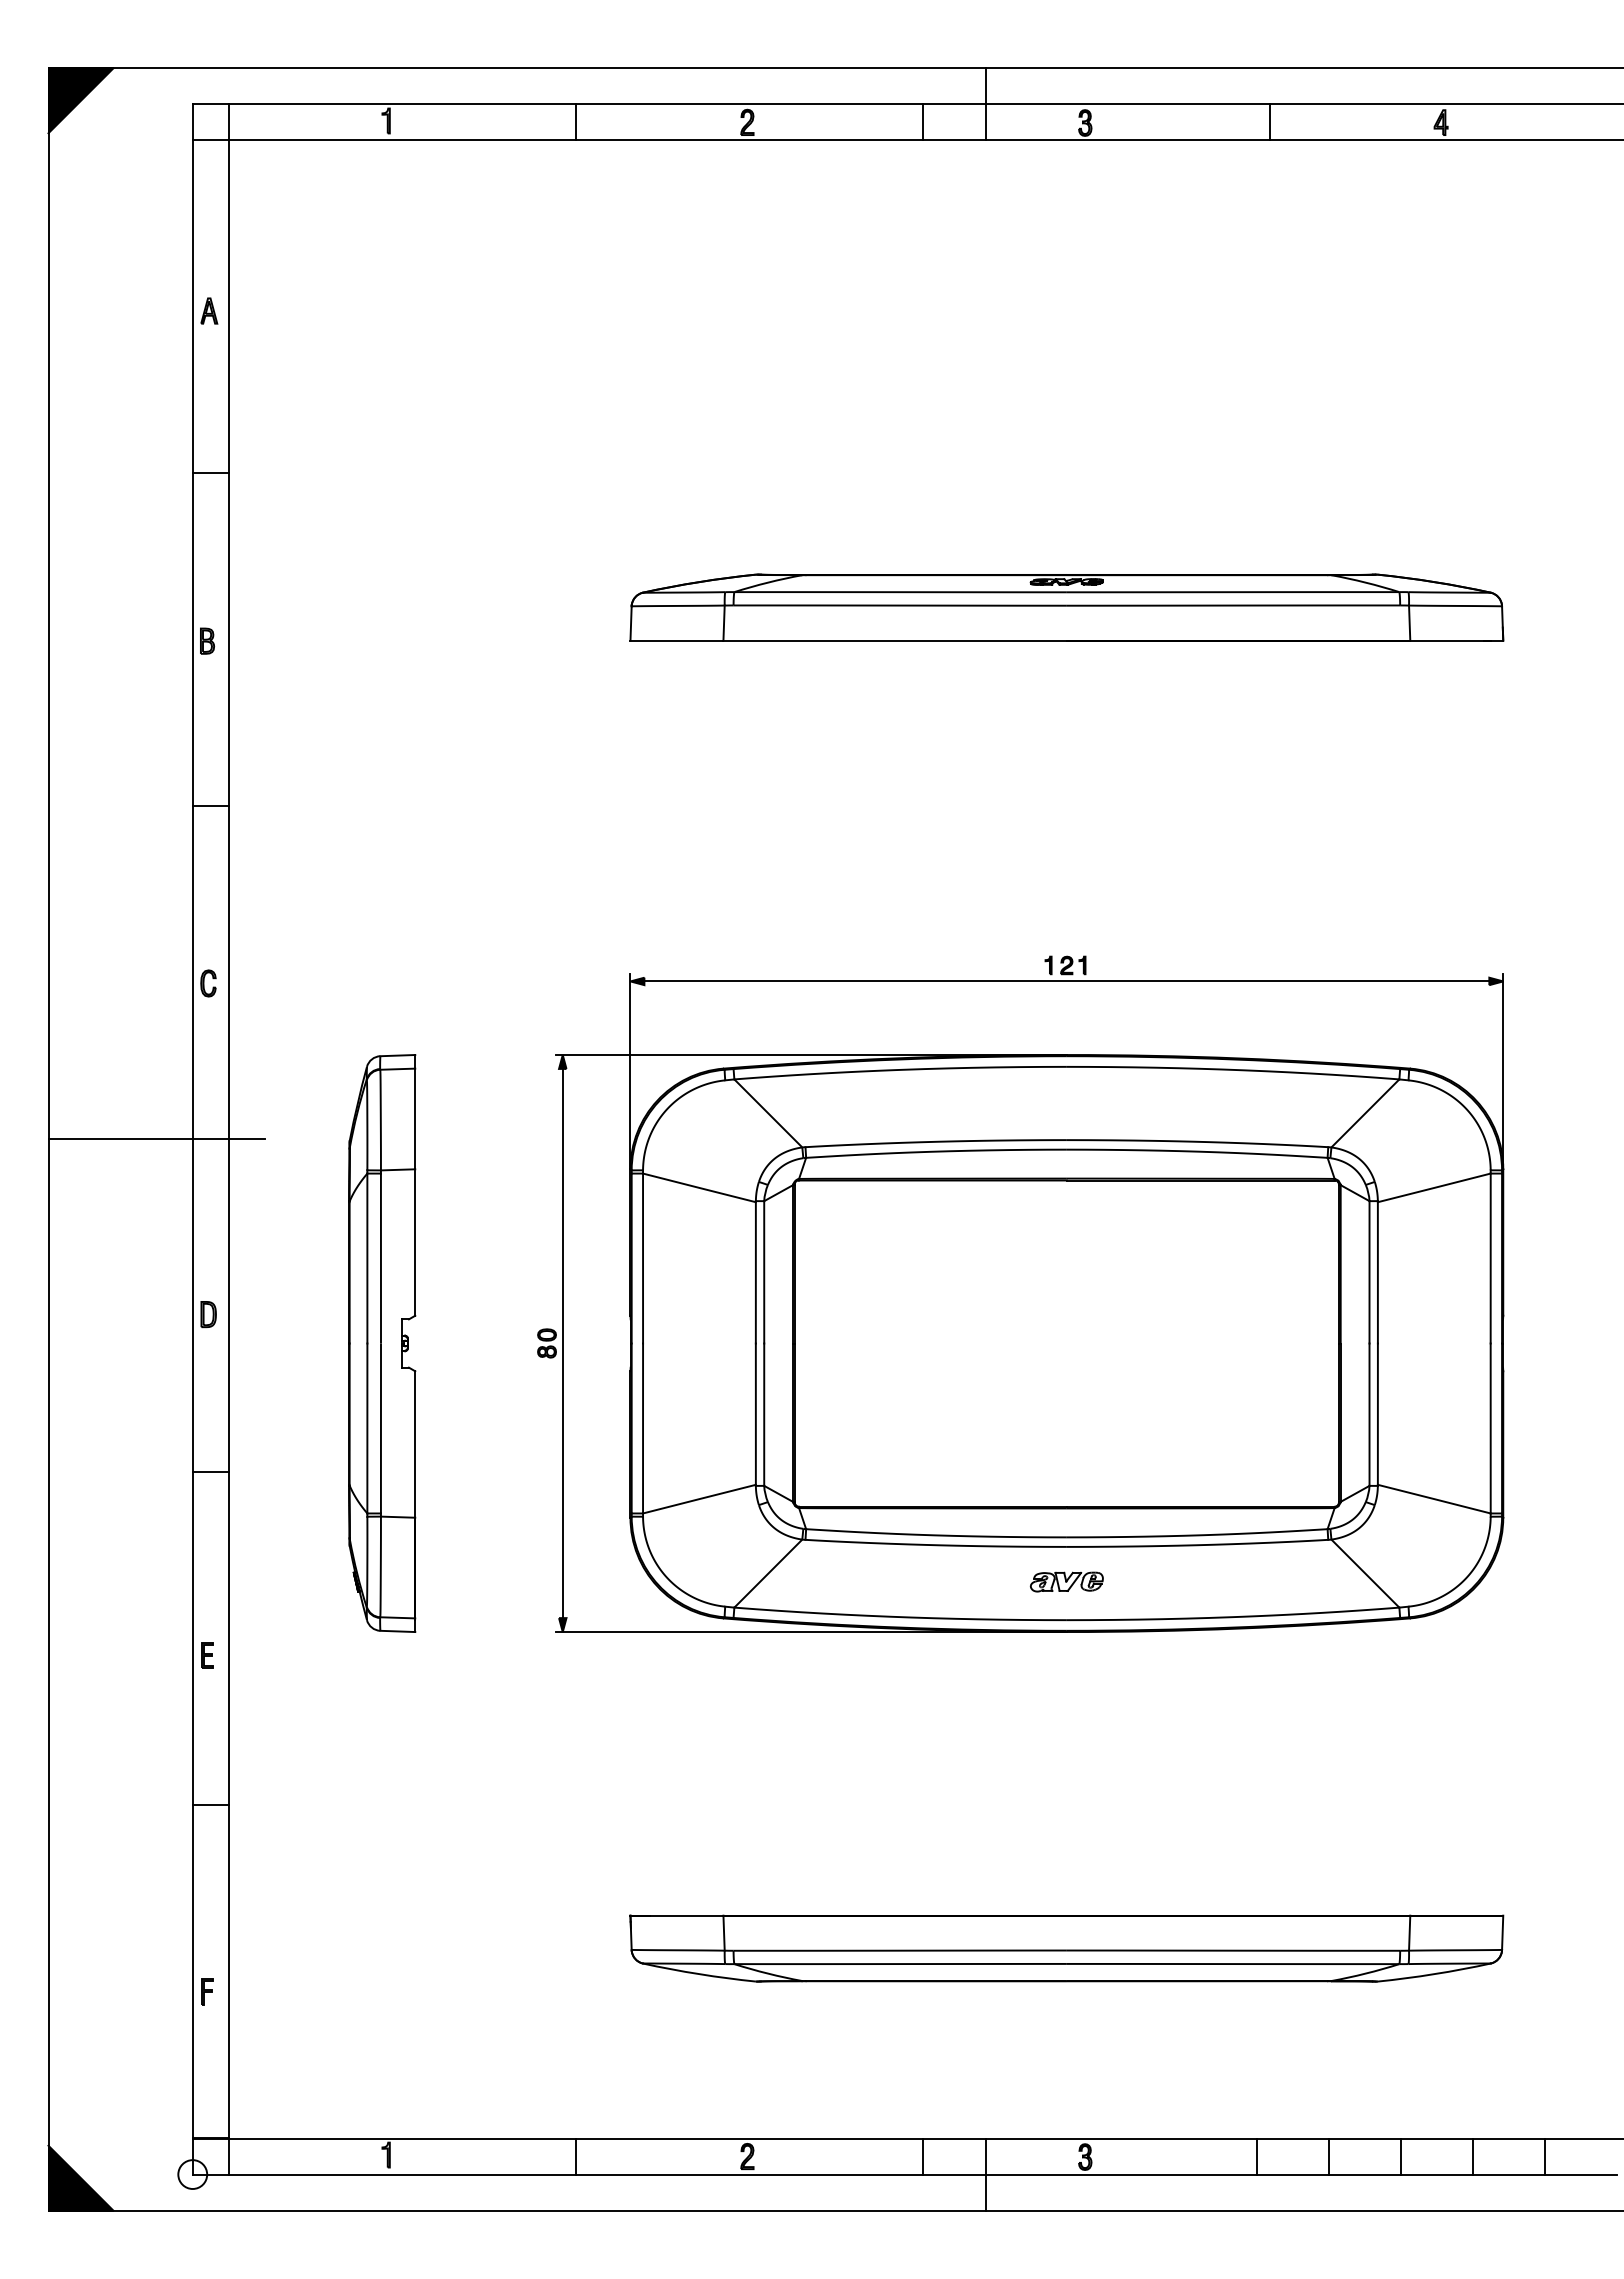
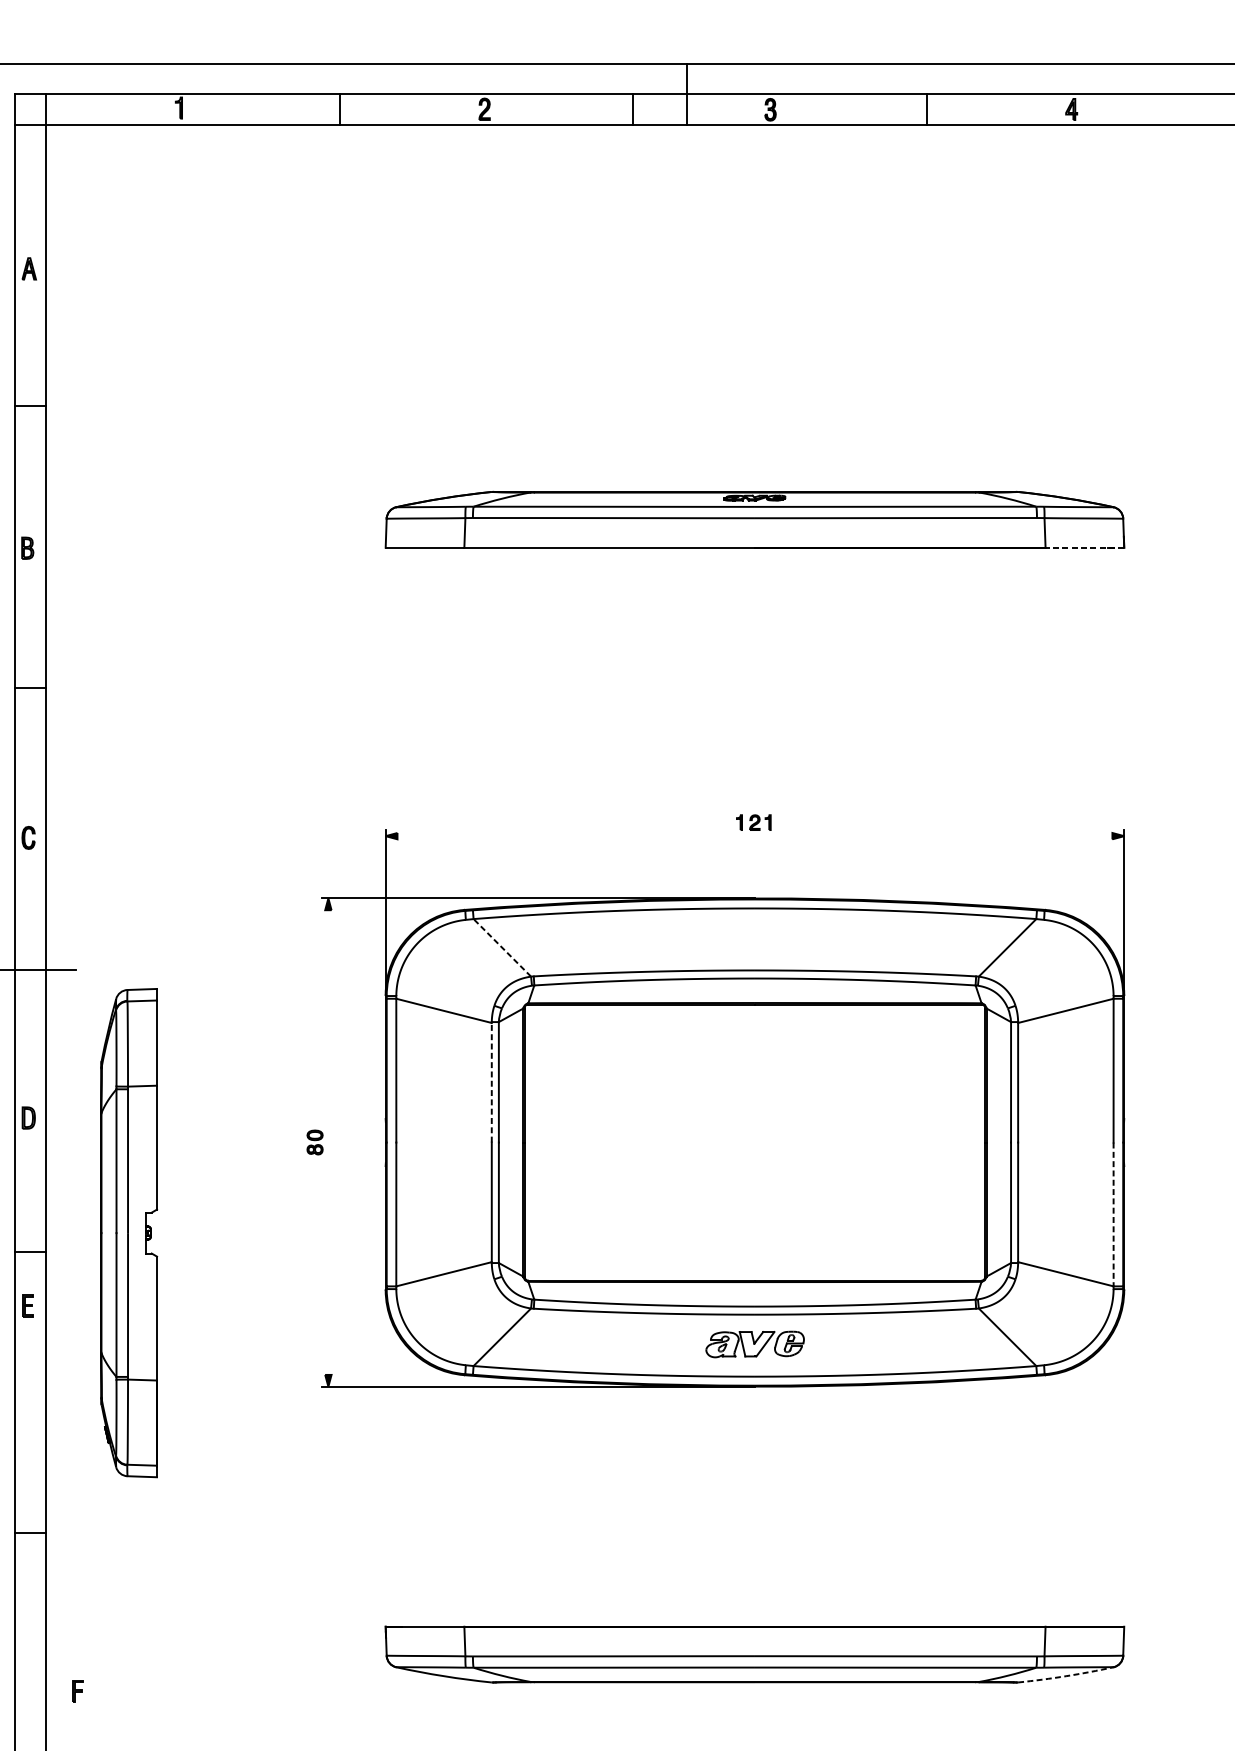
line: (1456, 640) -> (1084, 547), solid -> dashed
line: (1066, 981) -> (754, 836), removed
line: (767, 1113) -> (501, 947), solid -> dashed
line: (755, 1272) -> (491, 1082), solid -> dashed
part: (382, 1343) -> (129, 1233), moved
line: (562, 1343) -> (328, 1142), removed
line: (1490, 1428) -> (1113, 1214), solid -> dashed
part: (1066, 1581) -> (754, 1343), size x1.6
part: (207, 1655) -> (27, 1305), moved
arc: (1434, 1974) -> (1066, 1676), solid -> dashed
part: (207, 1991) -> (77, 1690), moved

